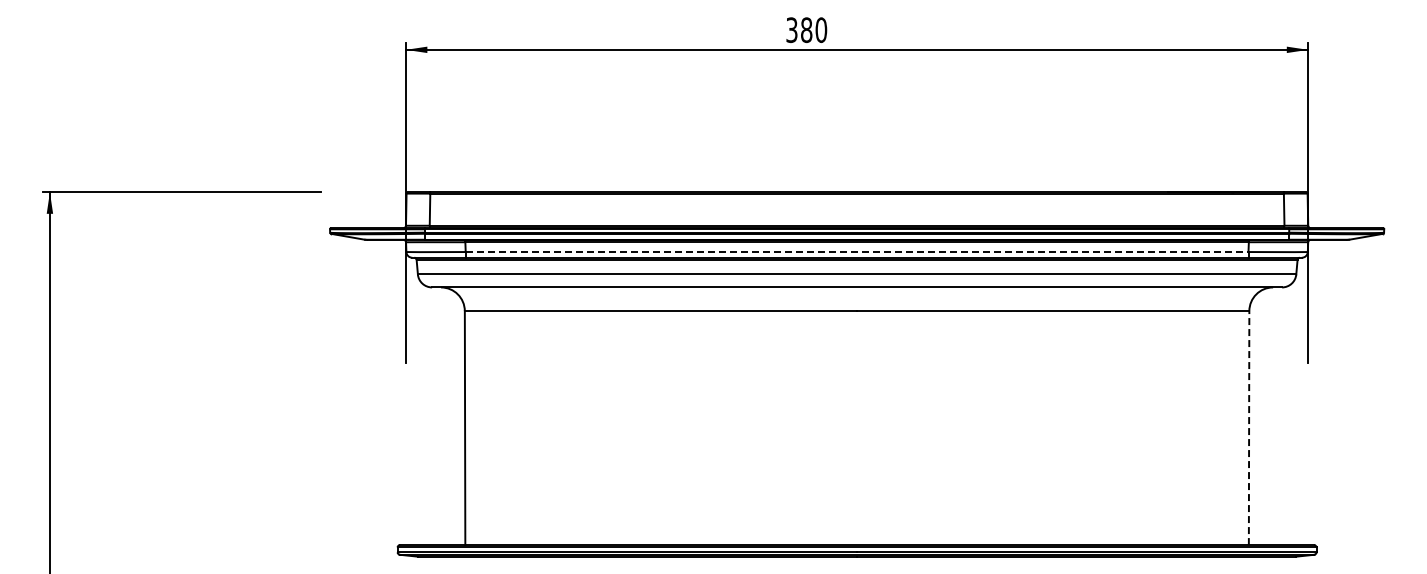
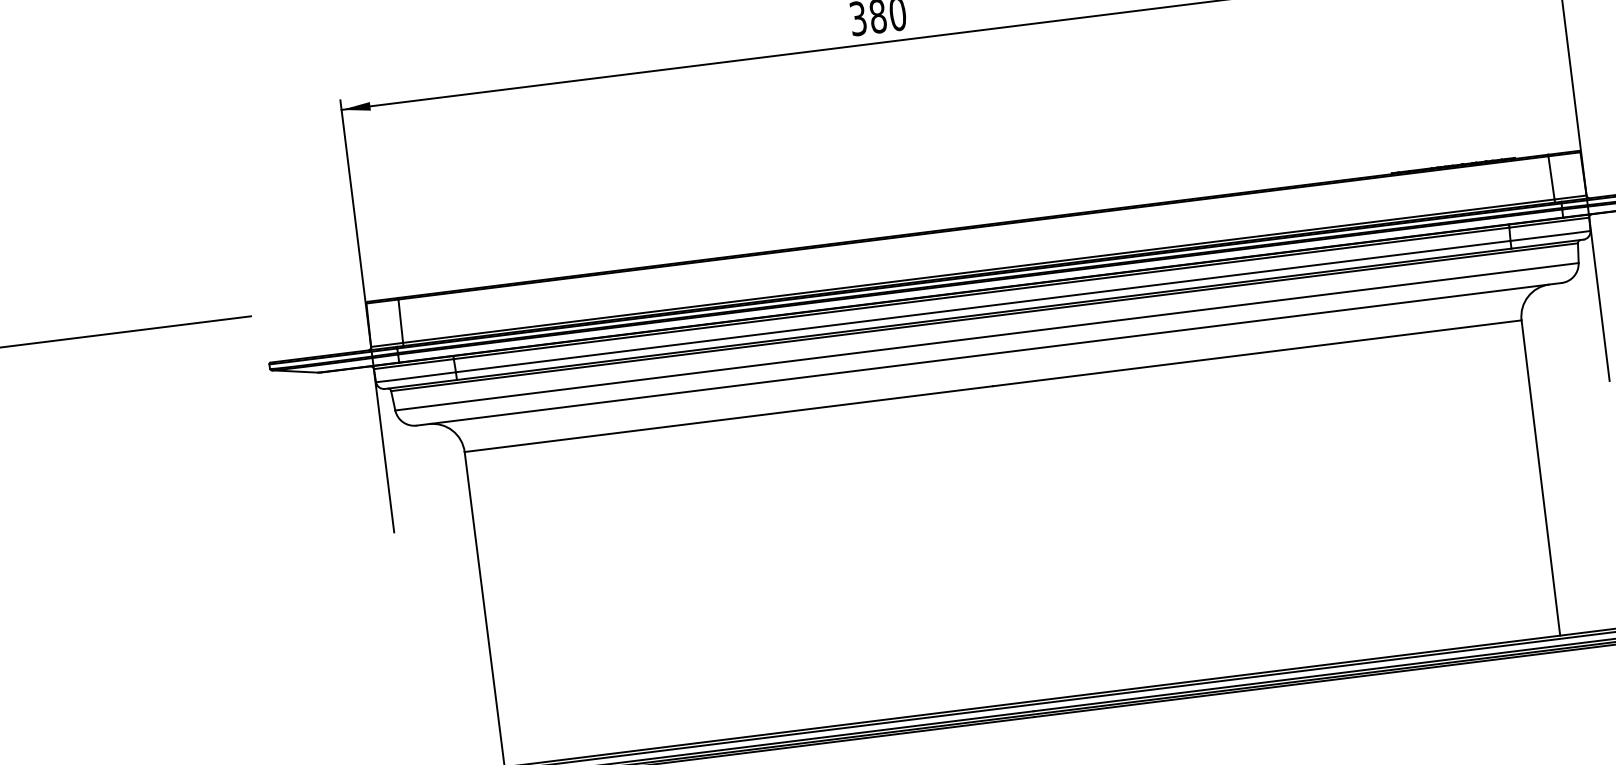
line: (857, 252) -> (983, 307), dashed -> solid
line: (1249, 428) -> (1541, 478), dashed -> solid

